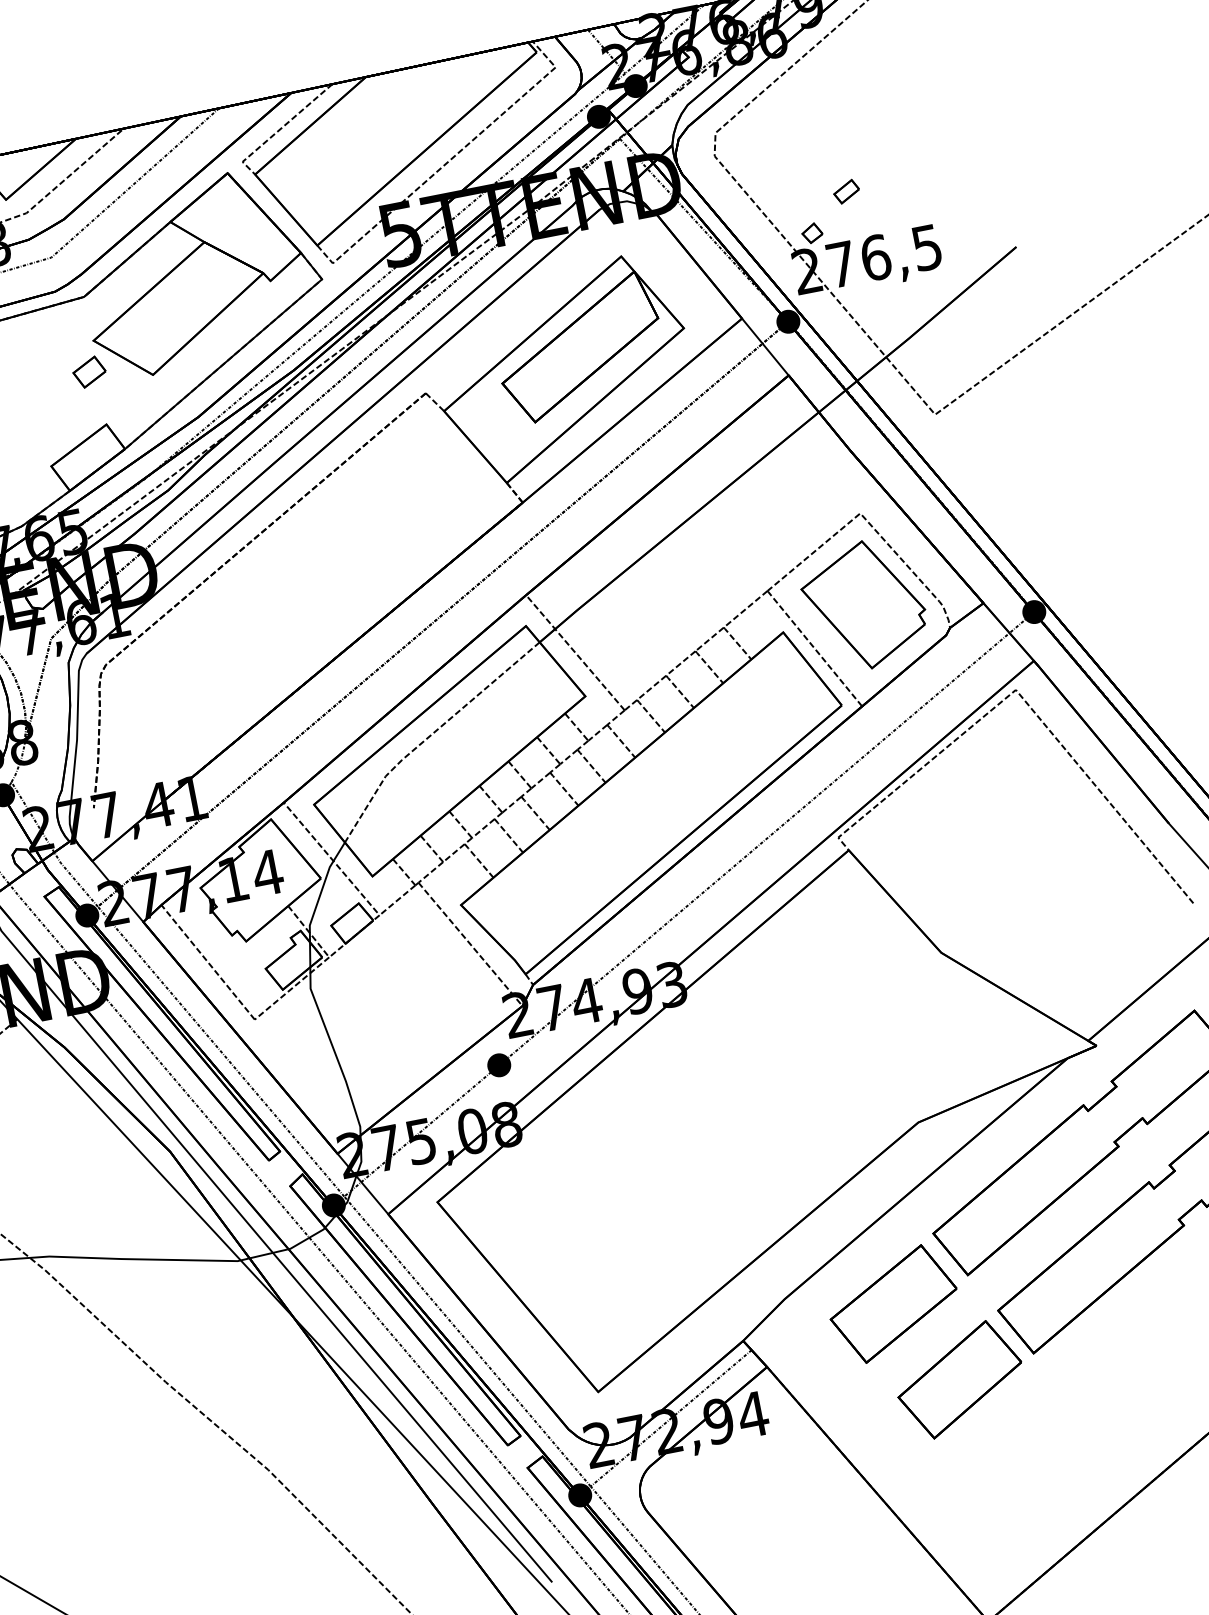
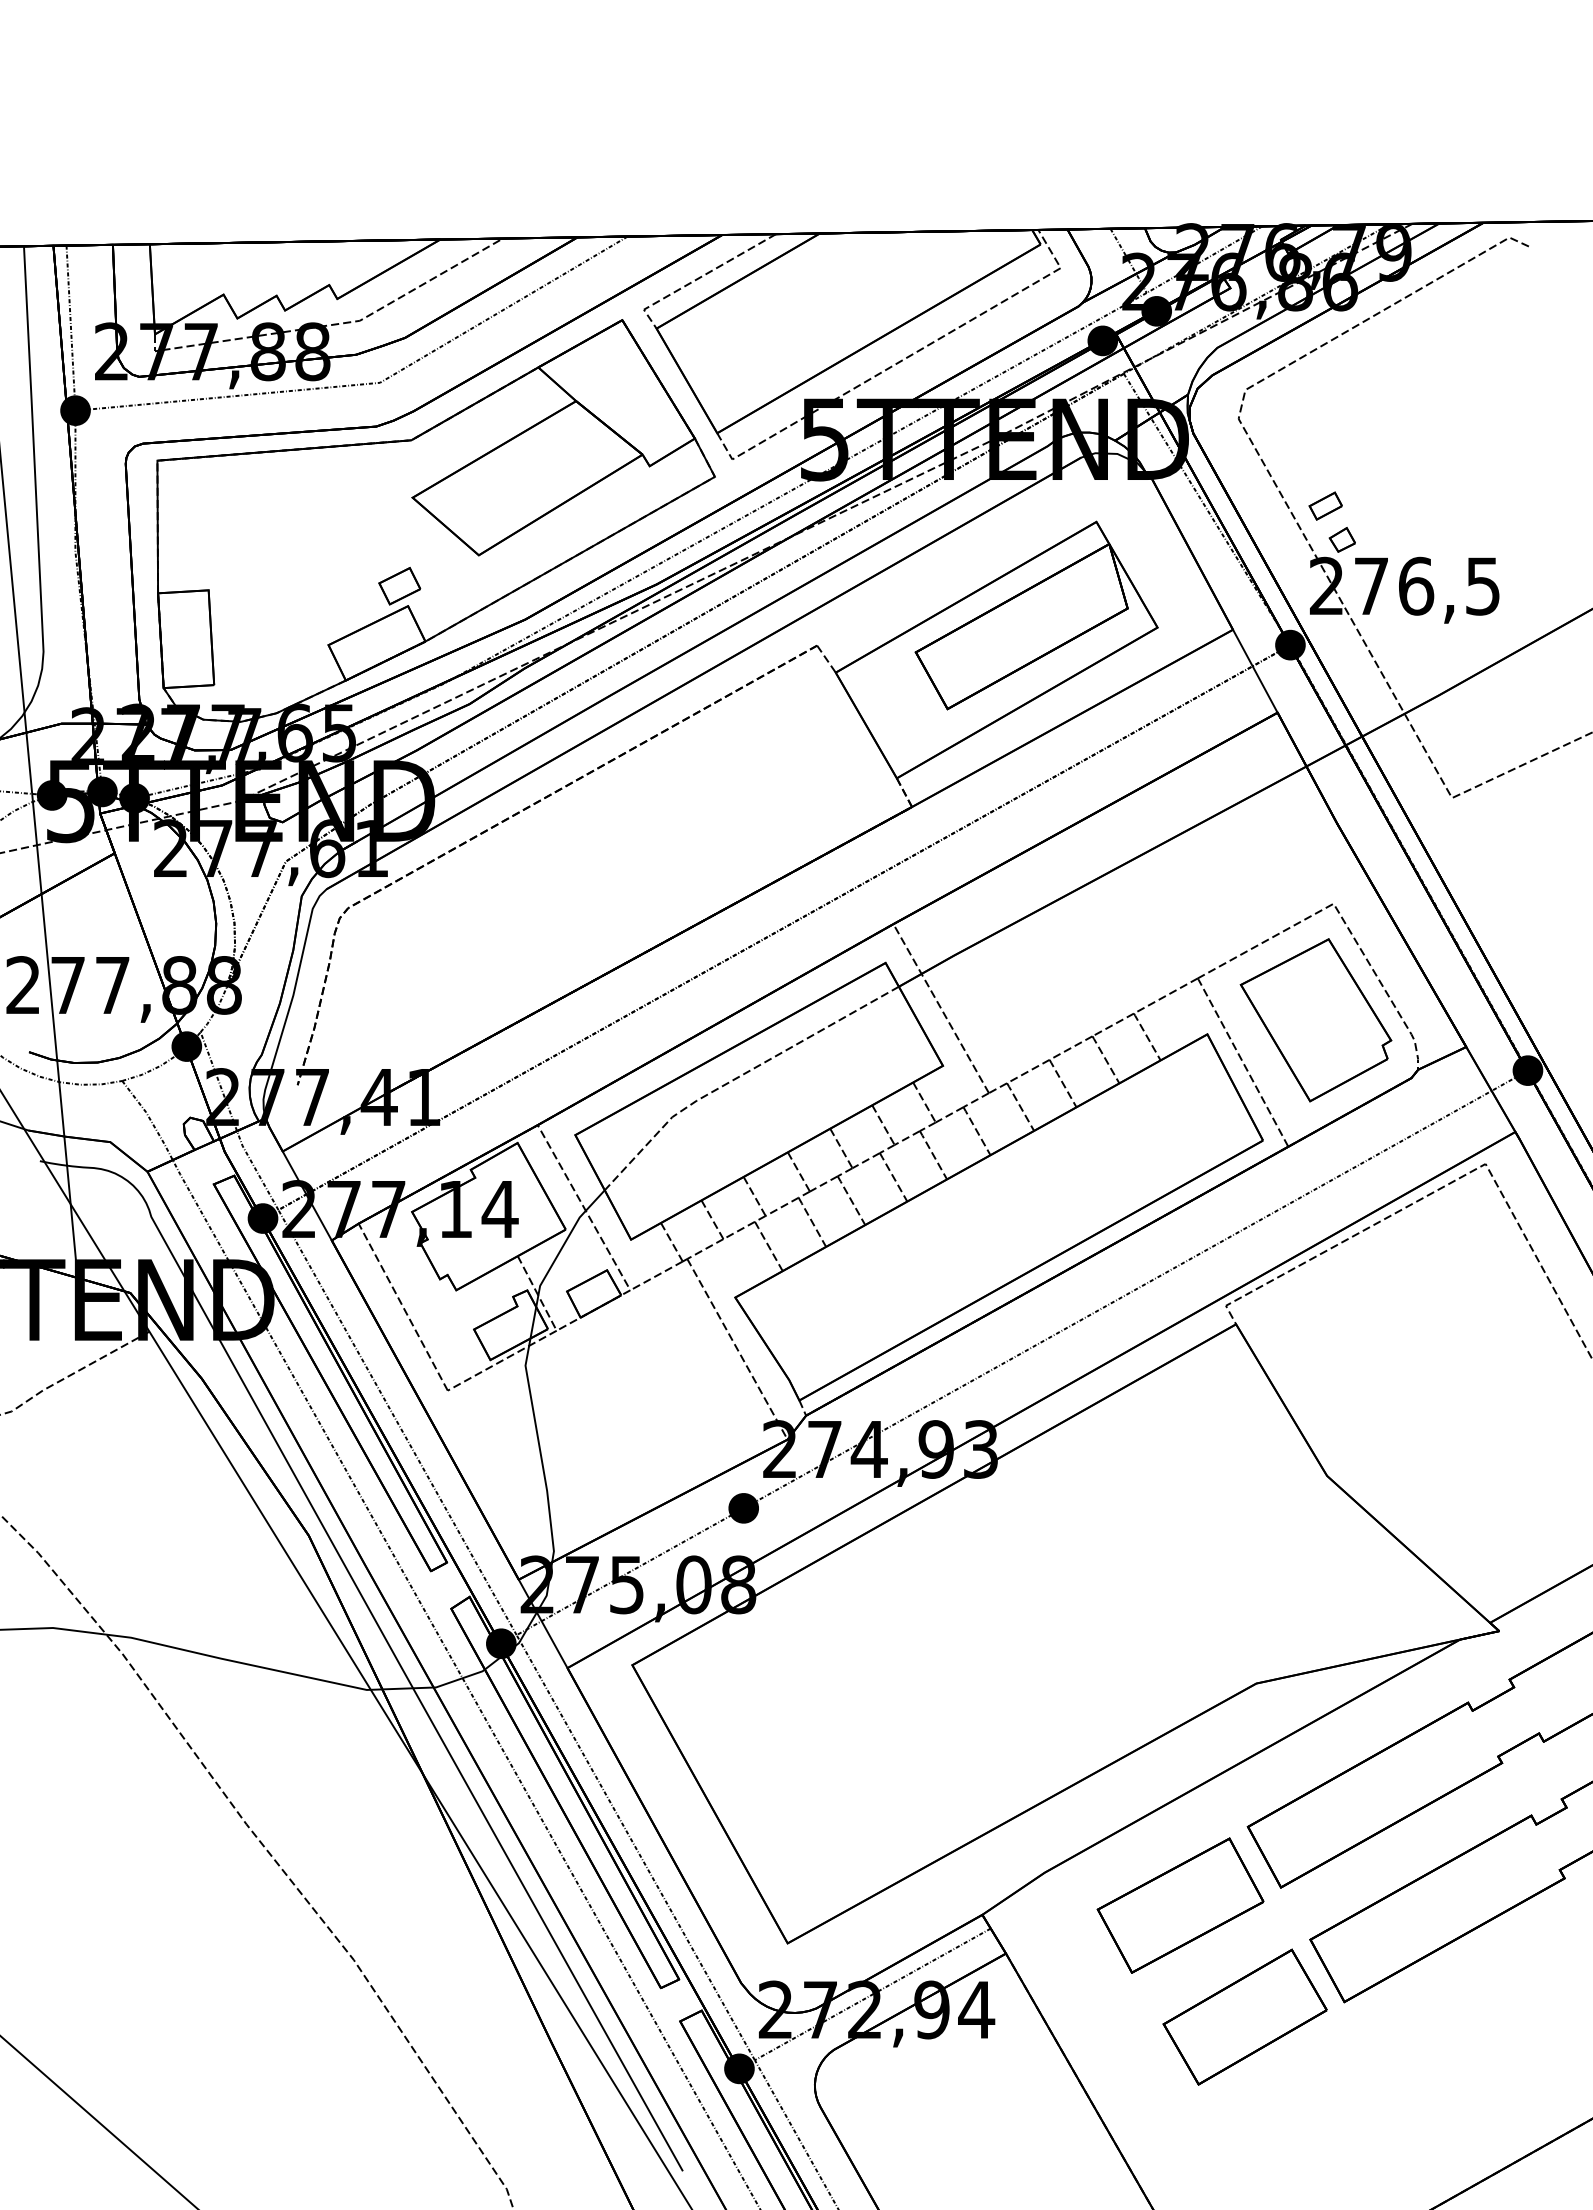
part: (846, 191) -> (1325, 505), moved
part: (89, 372) -> (399, 586), moved

